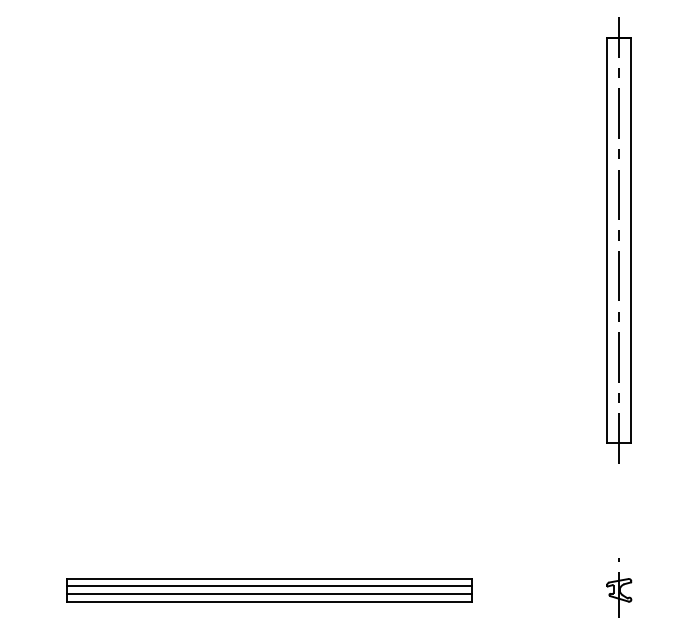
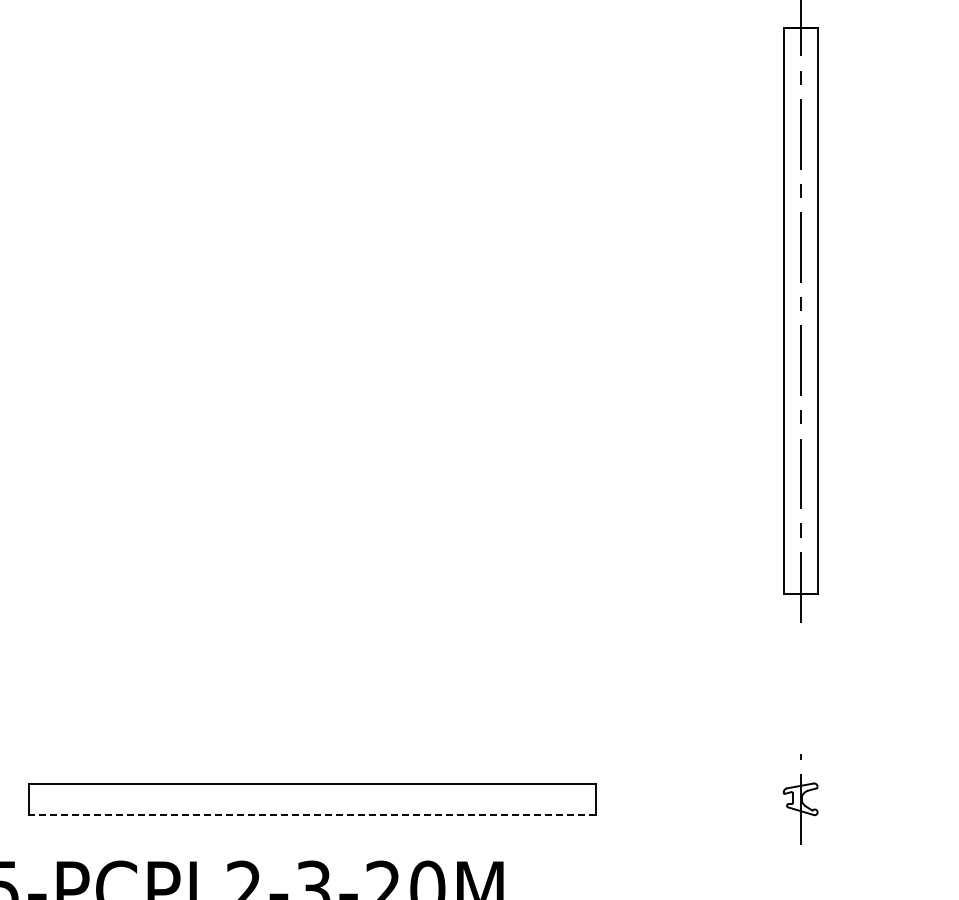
line: (269, 586) -> (312, 793), removed
line: (269, 594) -> (312, 804), removed
line: (268, 601) -> (311, 815), solid -> dashed

